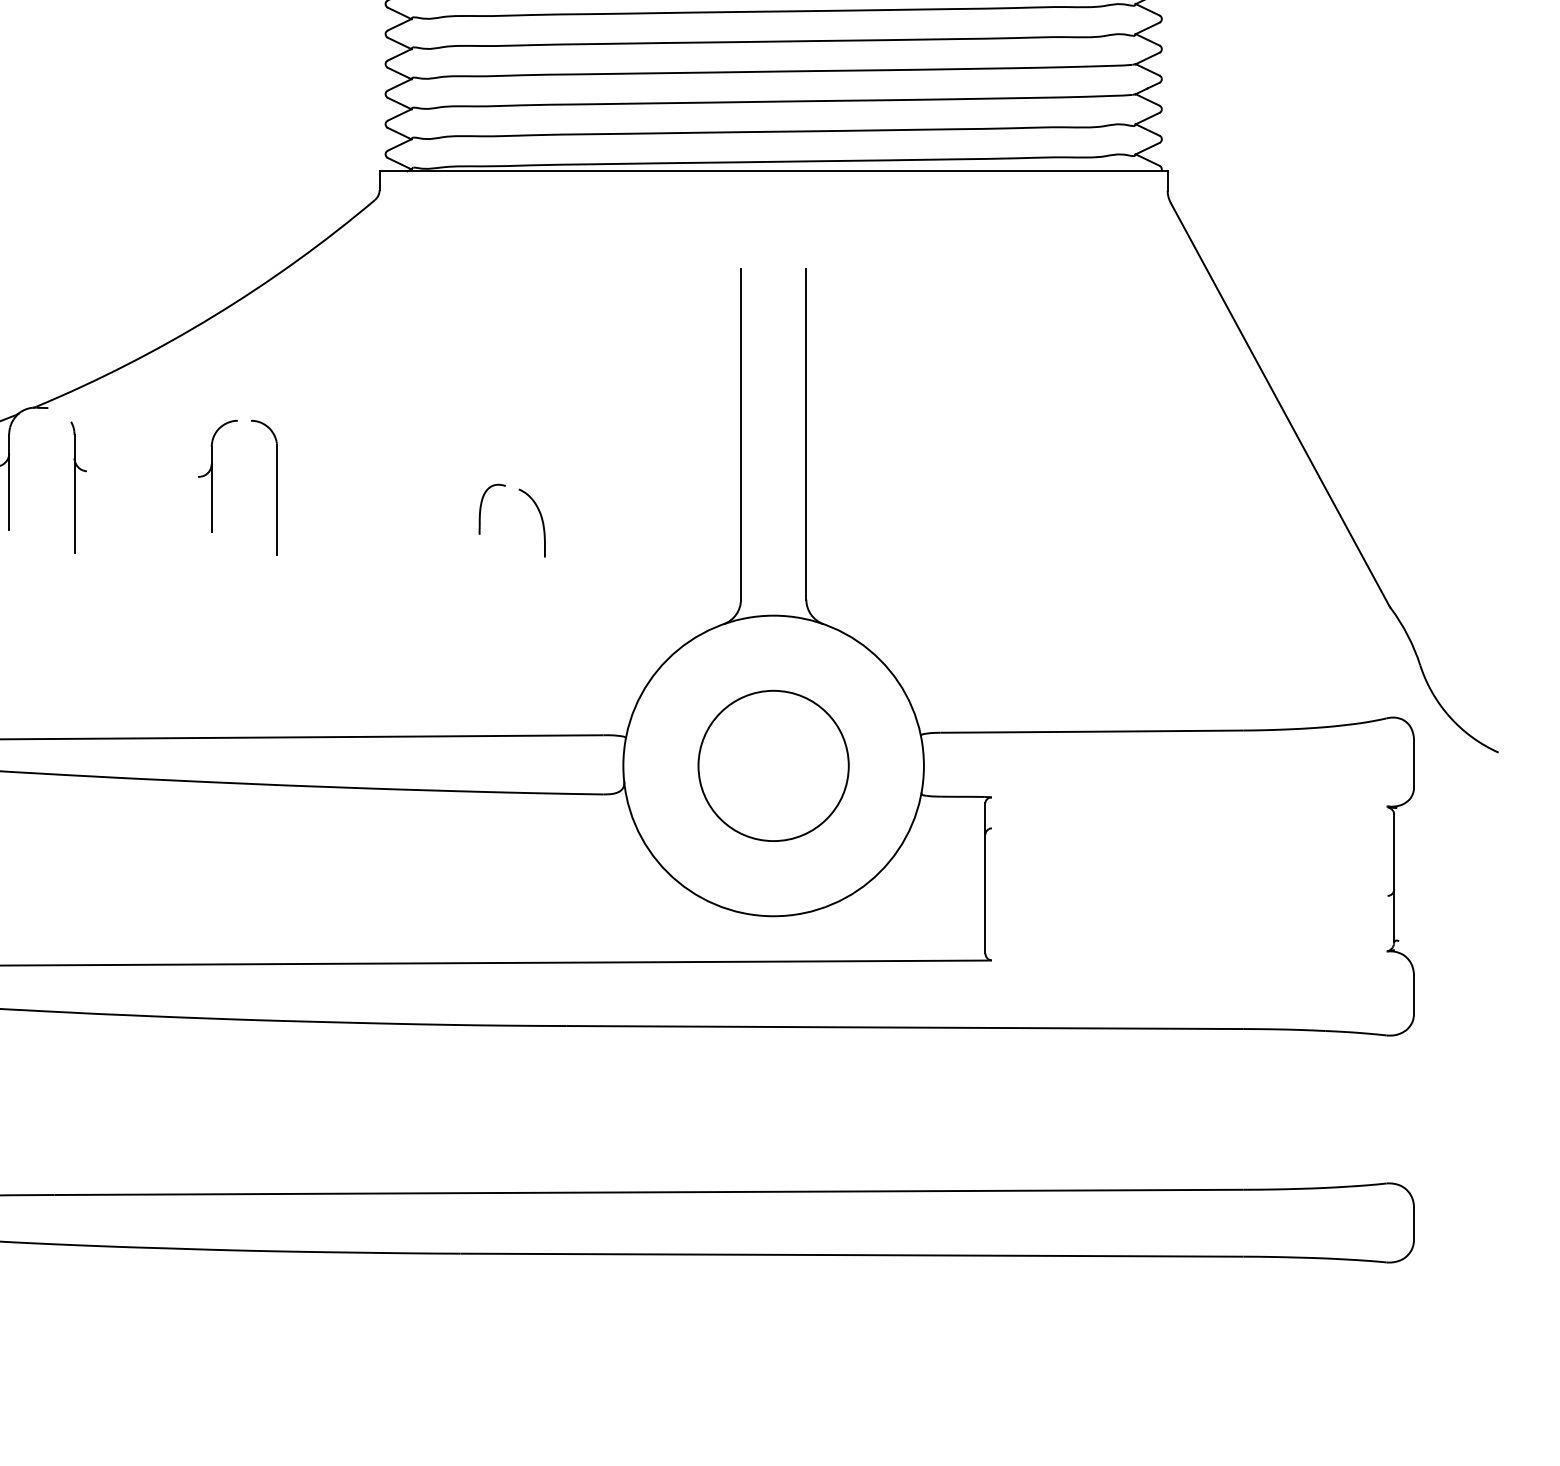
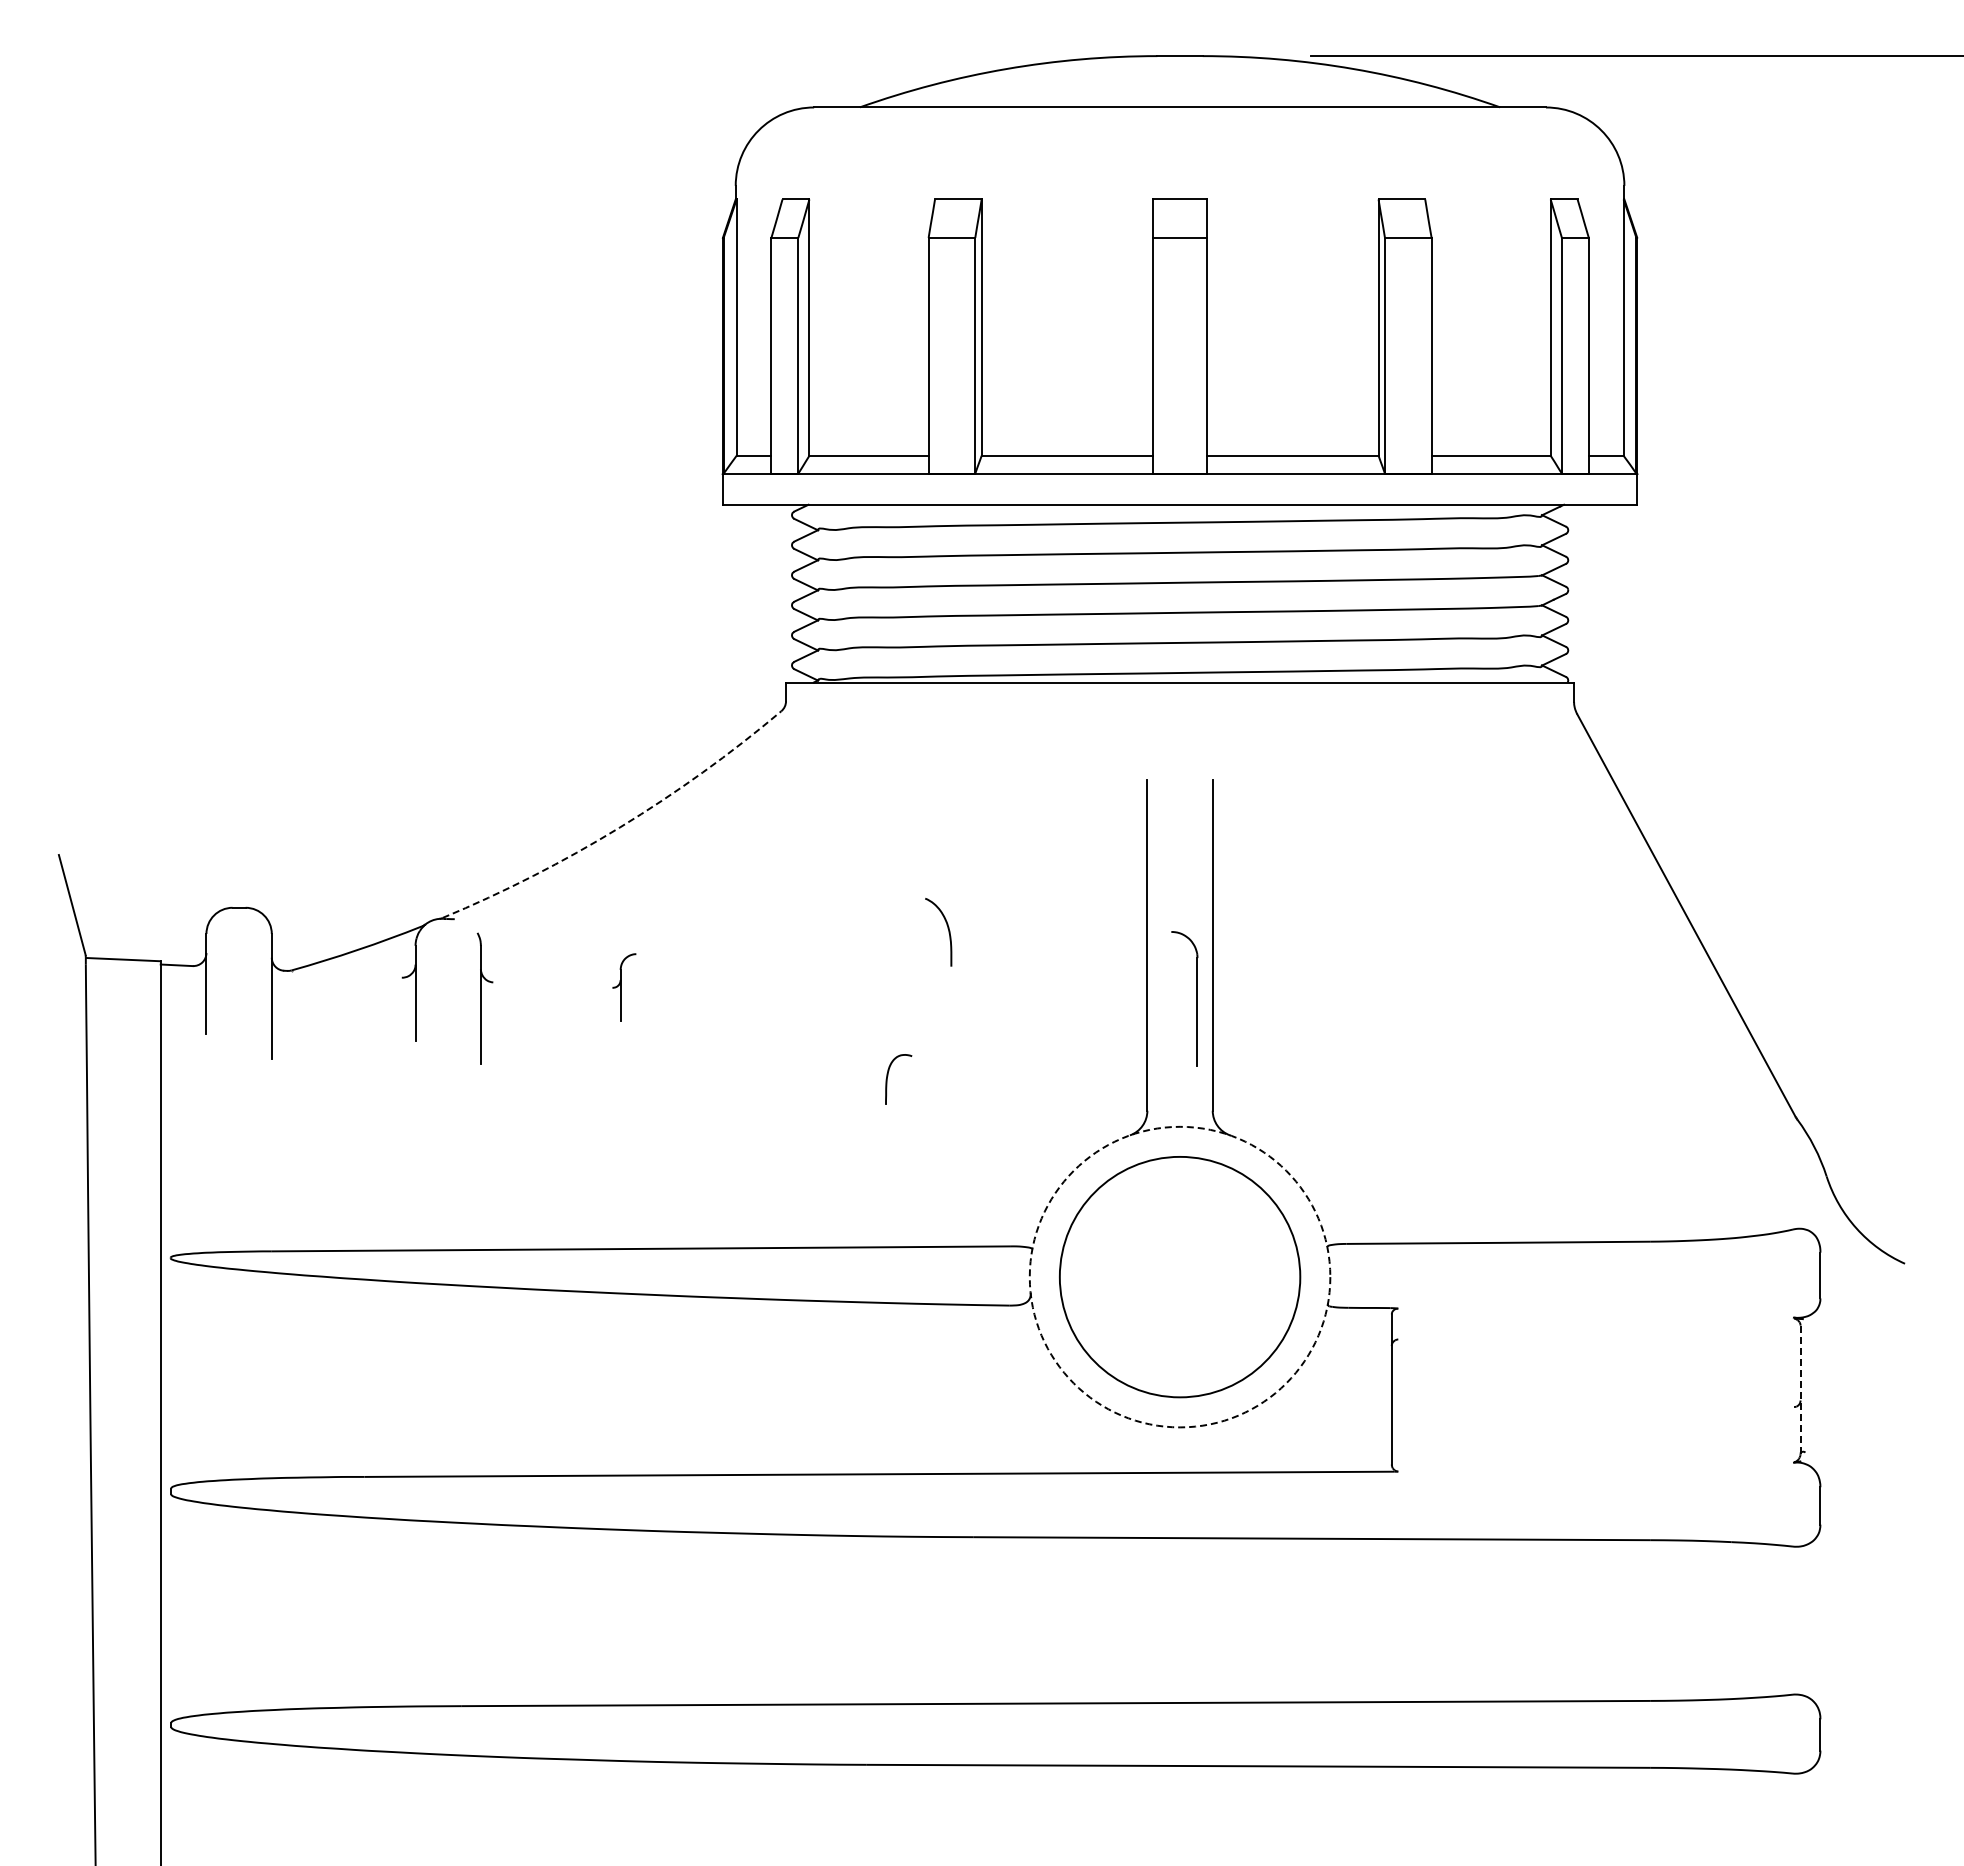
arc: (213, 316) -> (619, 827), solid -> dashed
part: (218, 476) -> (624, 987), size x0.6
part: (276, 487) -> (1196, 998), moved
curve: (482, 506) -> (888, 1076), moved
curve: (541, 519) -> (947, 928), moved
circle: (773, 765) -> (1179, 1276), size x1.6
circle: (773, 765) -> (1179, 1276), solid -> dashed
line: (1394, 878) -> (1800, 1389), solid -> dashed

